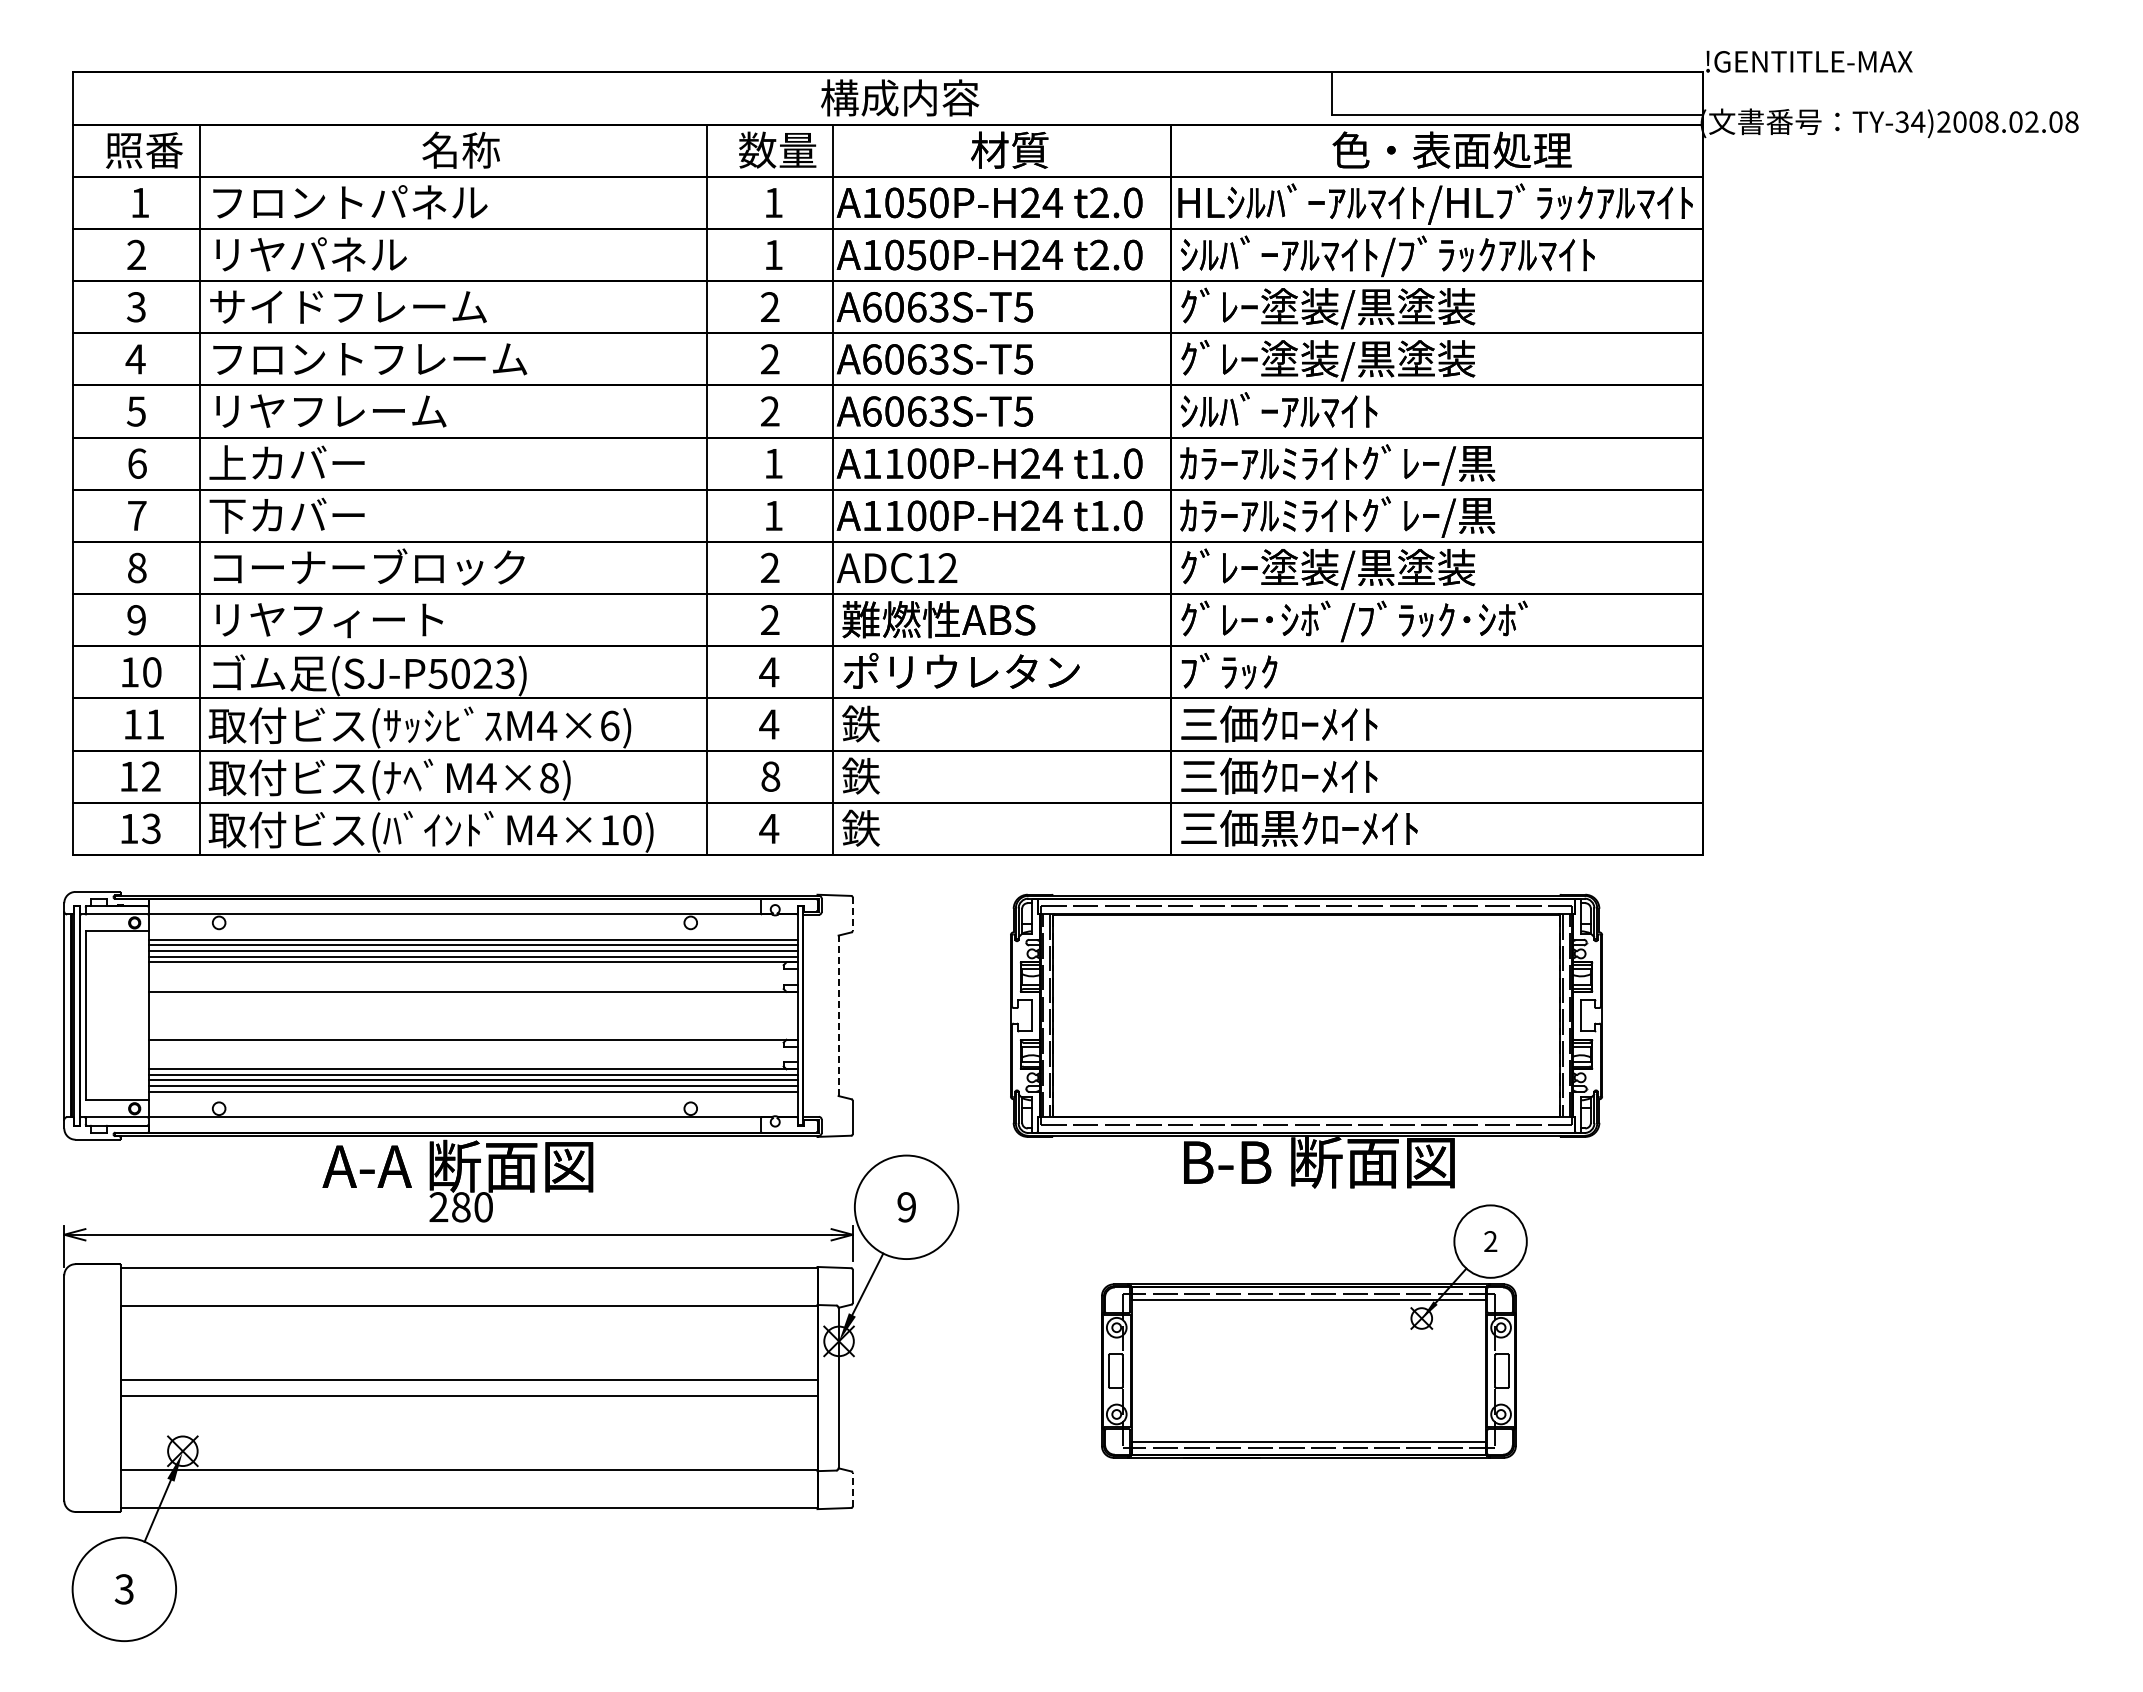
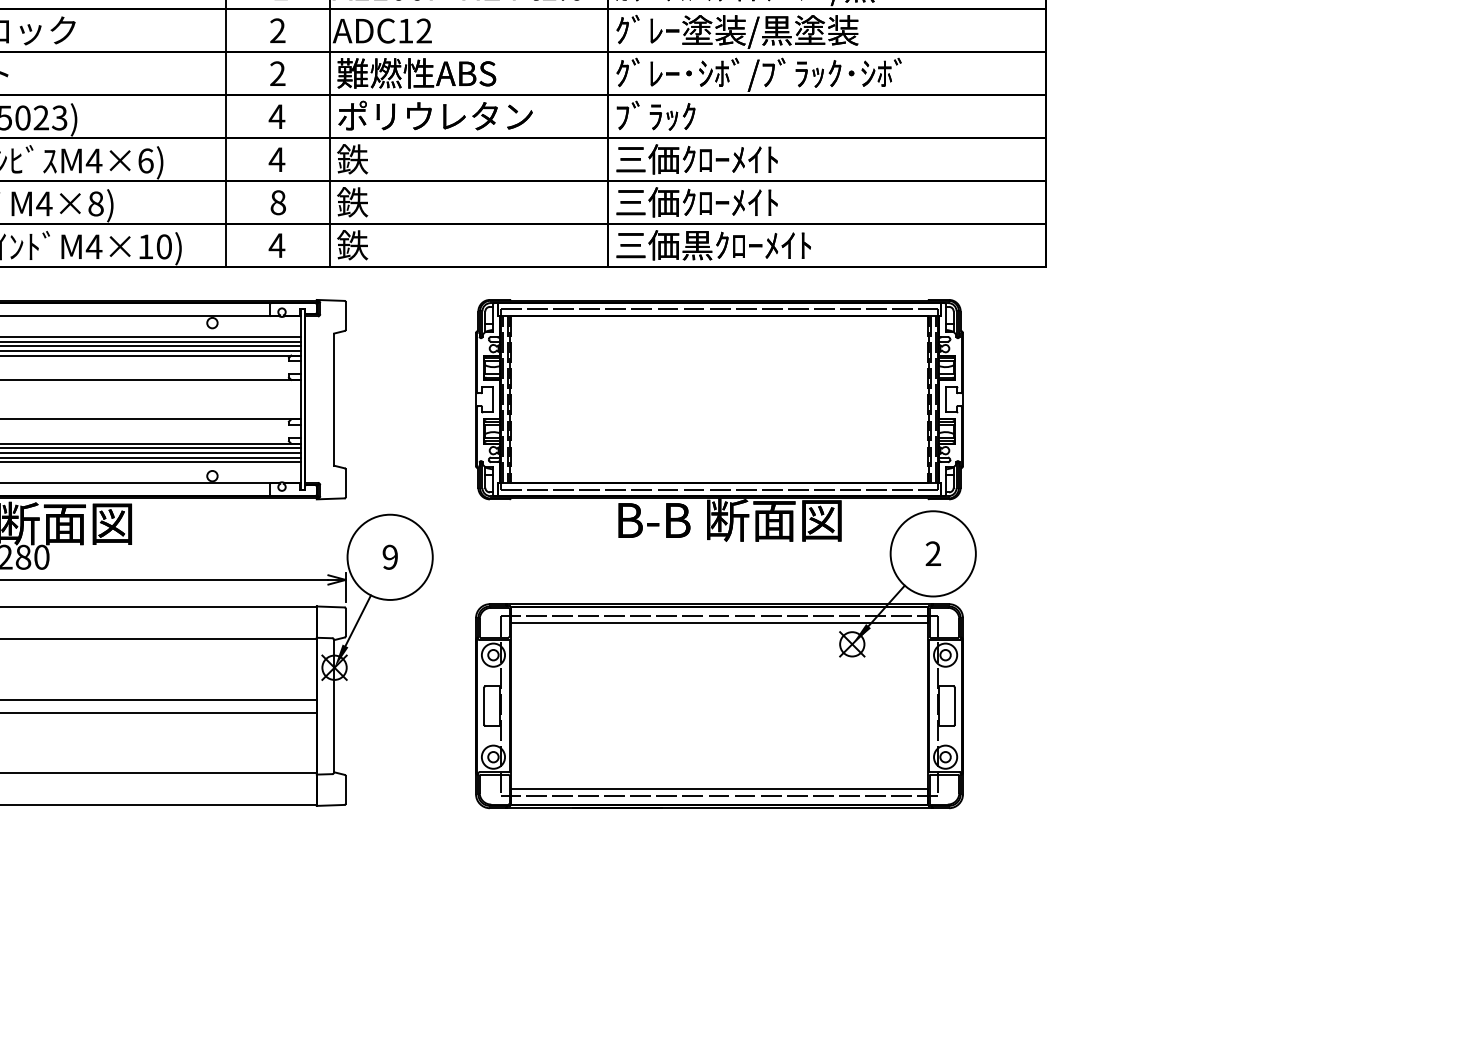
line: (852, 914) -> (345, 316), dashed -> solid
line: (838, 1015) -> (334, 399), dashed -> solid
part: (1314, 1331) -> (726, 659), size x1.43
line: (852, 1489) -> (345, 789), dashed -> solid

